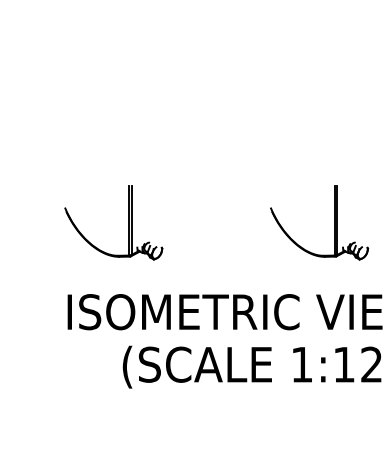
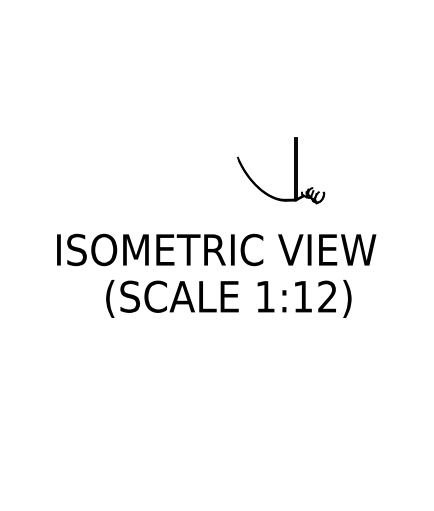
part: (128, 222) -> (111, 170), removed

